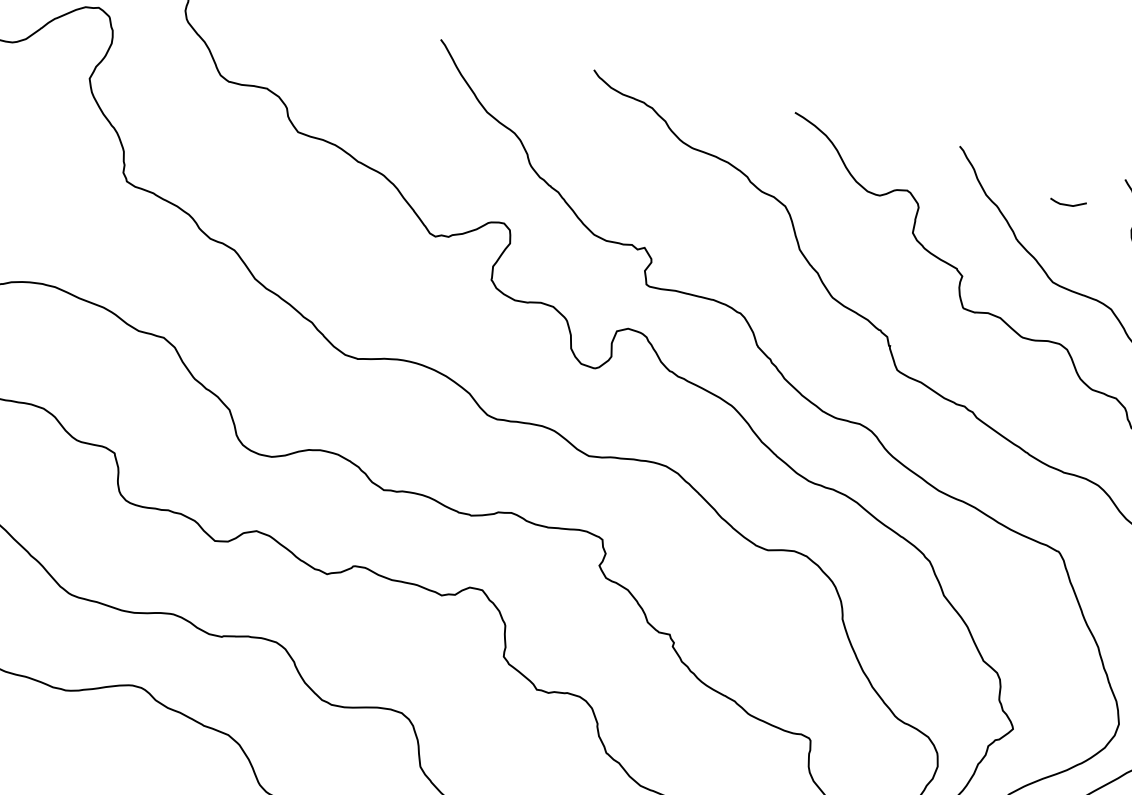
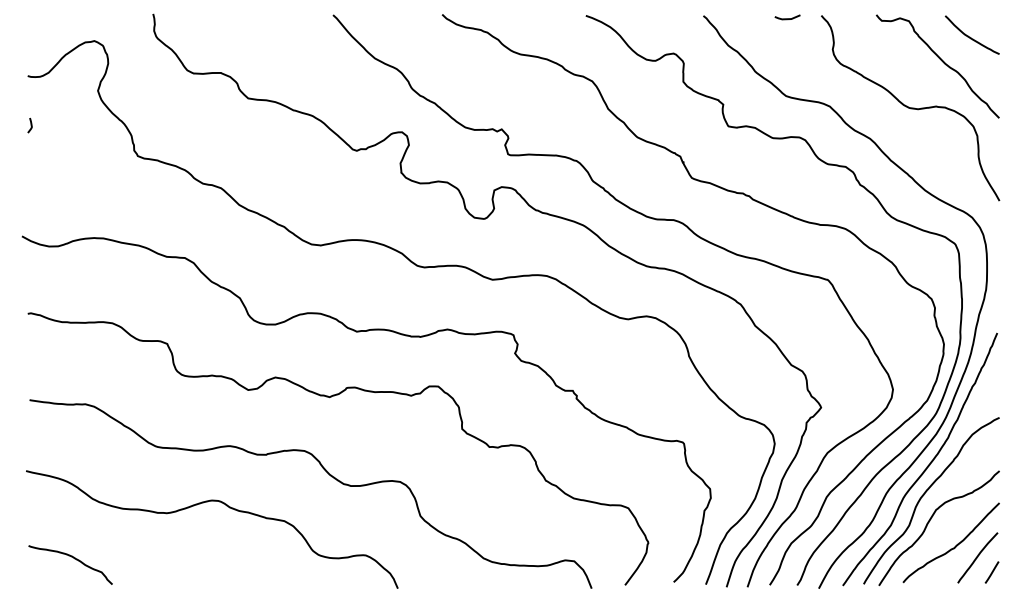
curve: (1067, 204) -> (787, 18), moved

